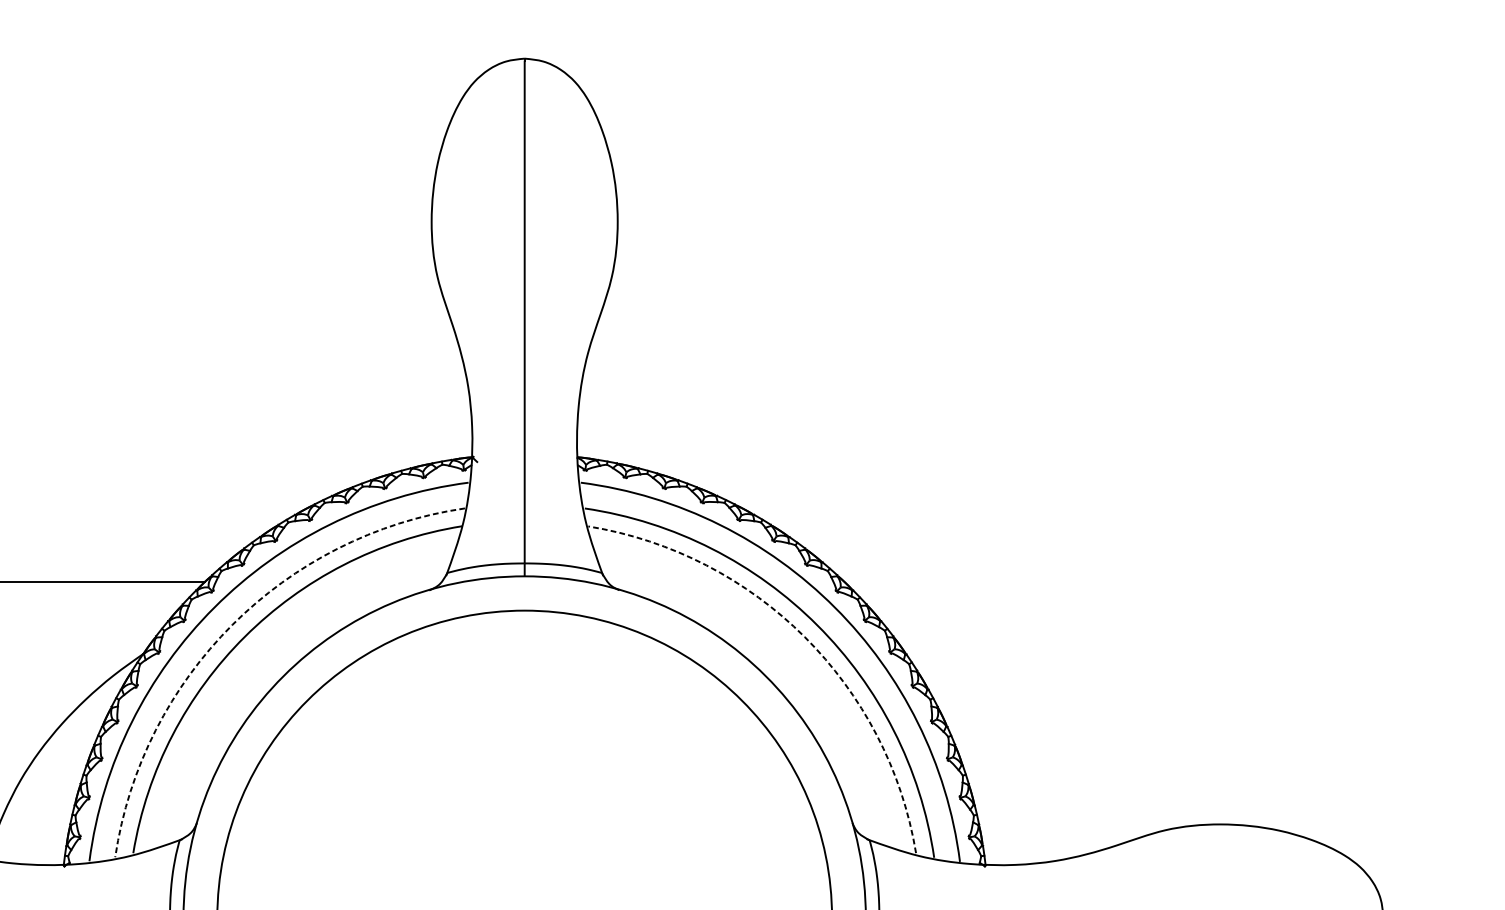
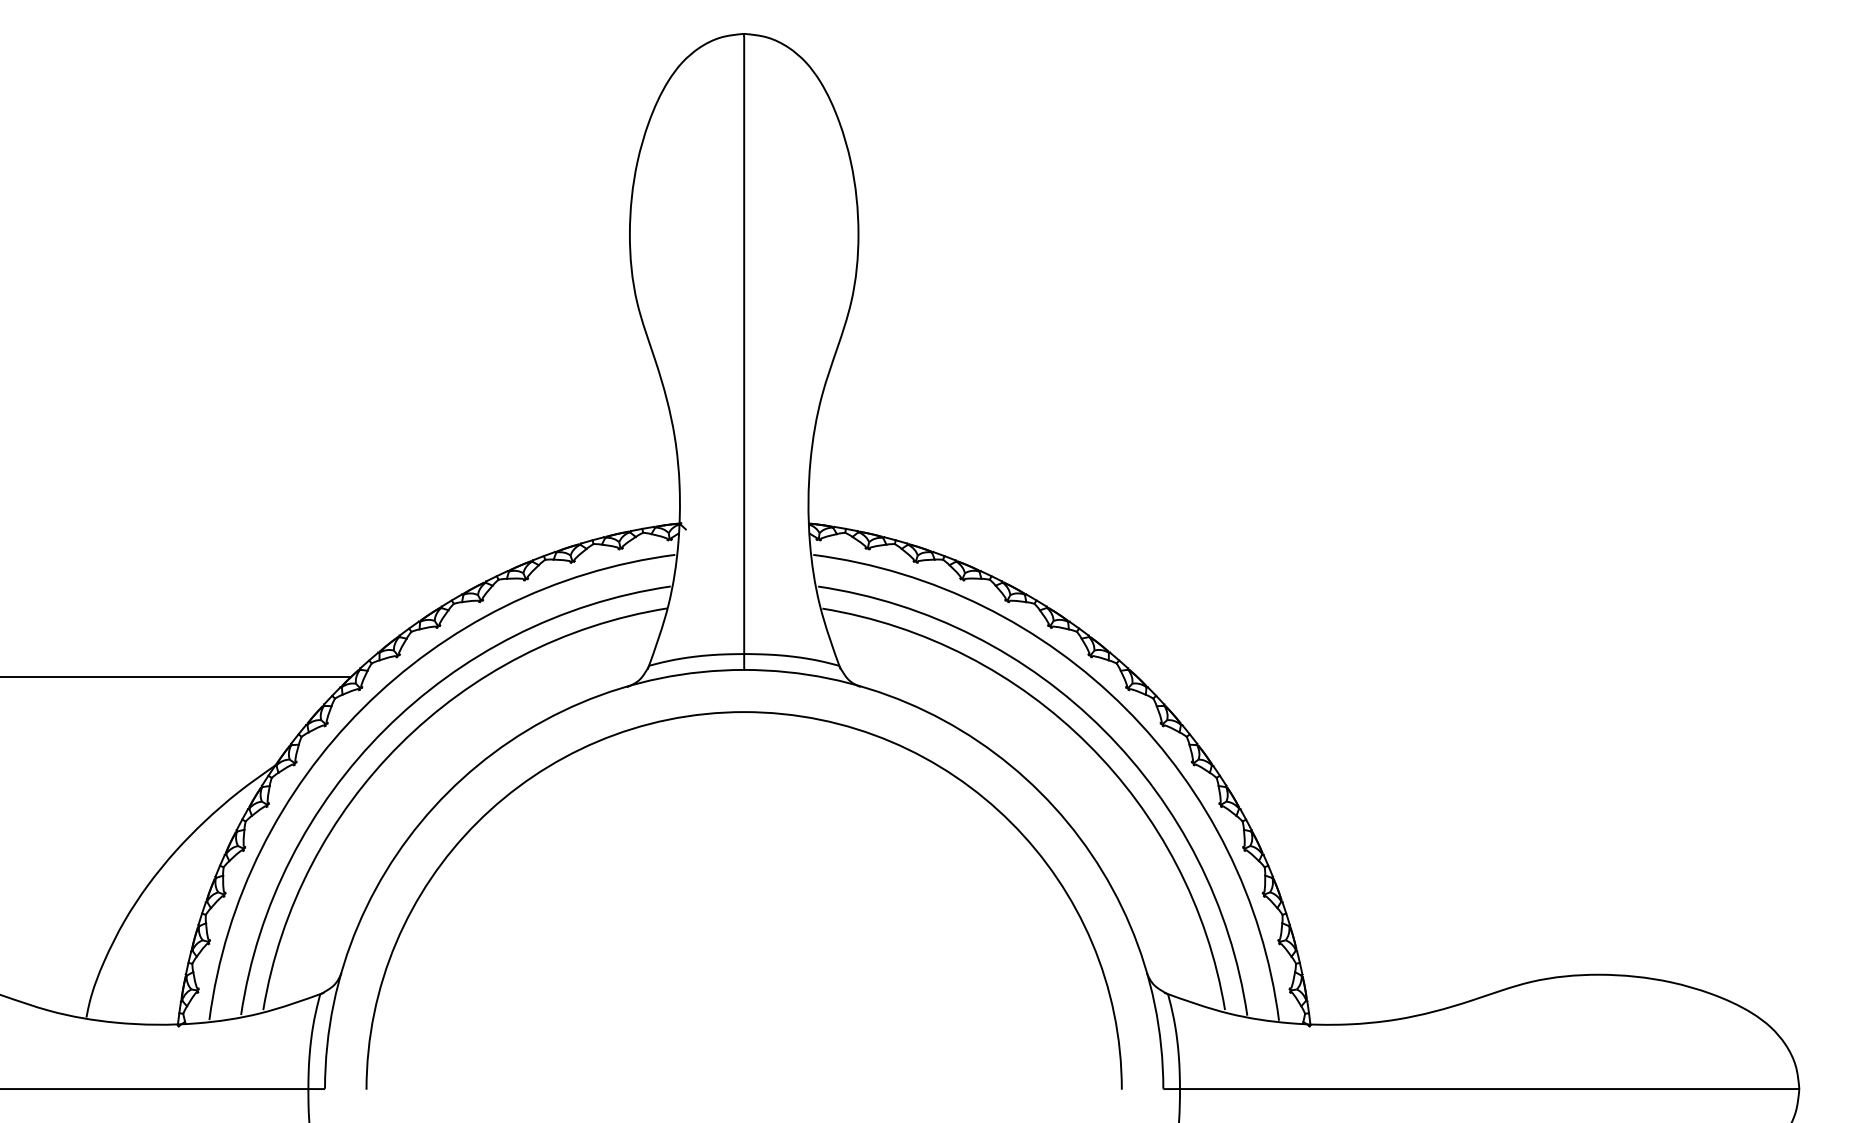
arc: (232, 624) -> (385, 729), dashed -> solid
arc: (804, 637) -> (1088, 744), dashed -> solid

